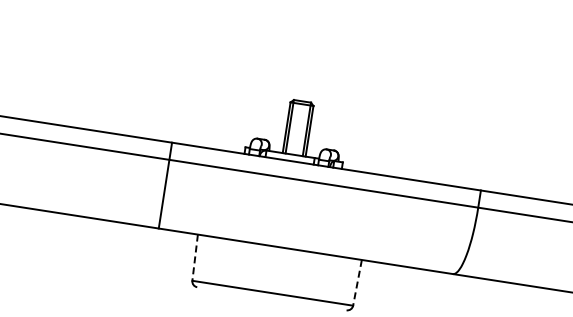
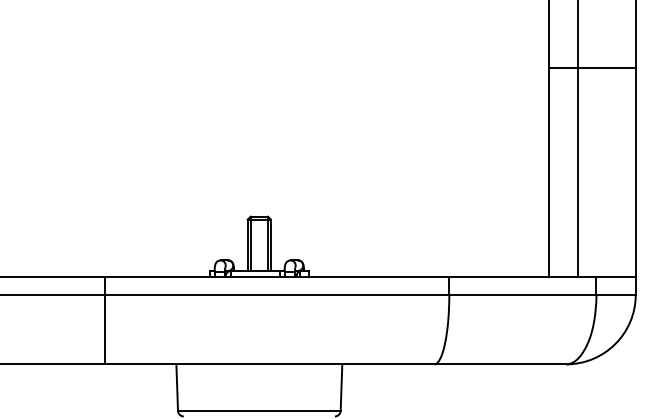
line: (165, 185) -> (104, 320), moved
line: (195, 258) -> (177, 388), dashed -> solid
line: (357, 283) -> (341, 388), dashed -> solid

